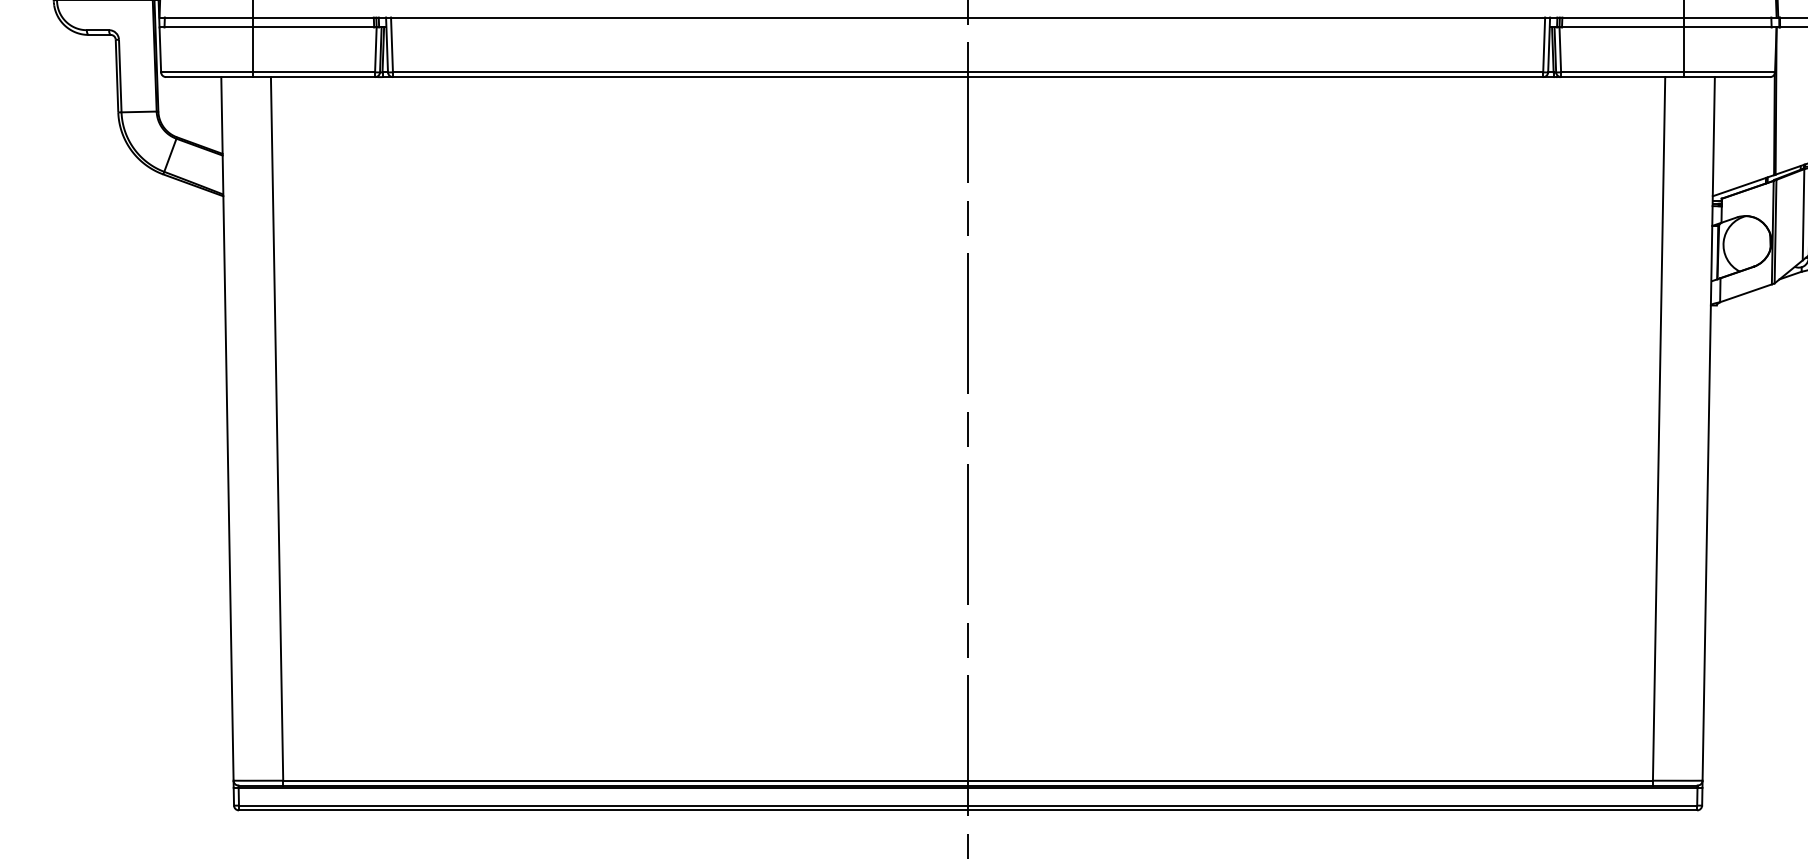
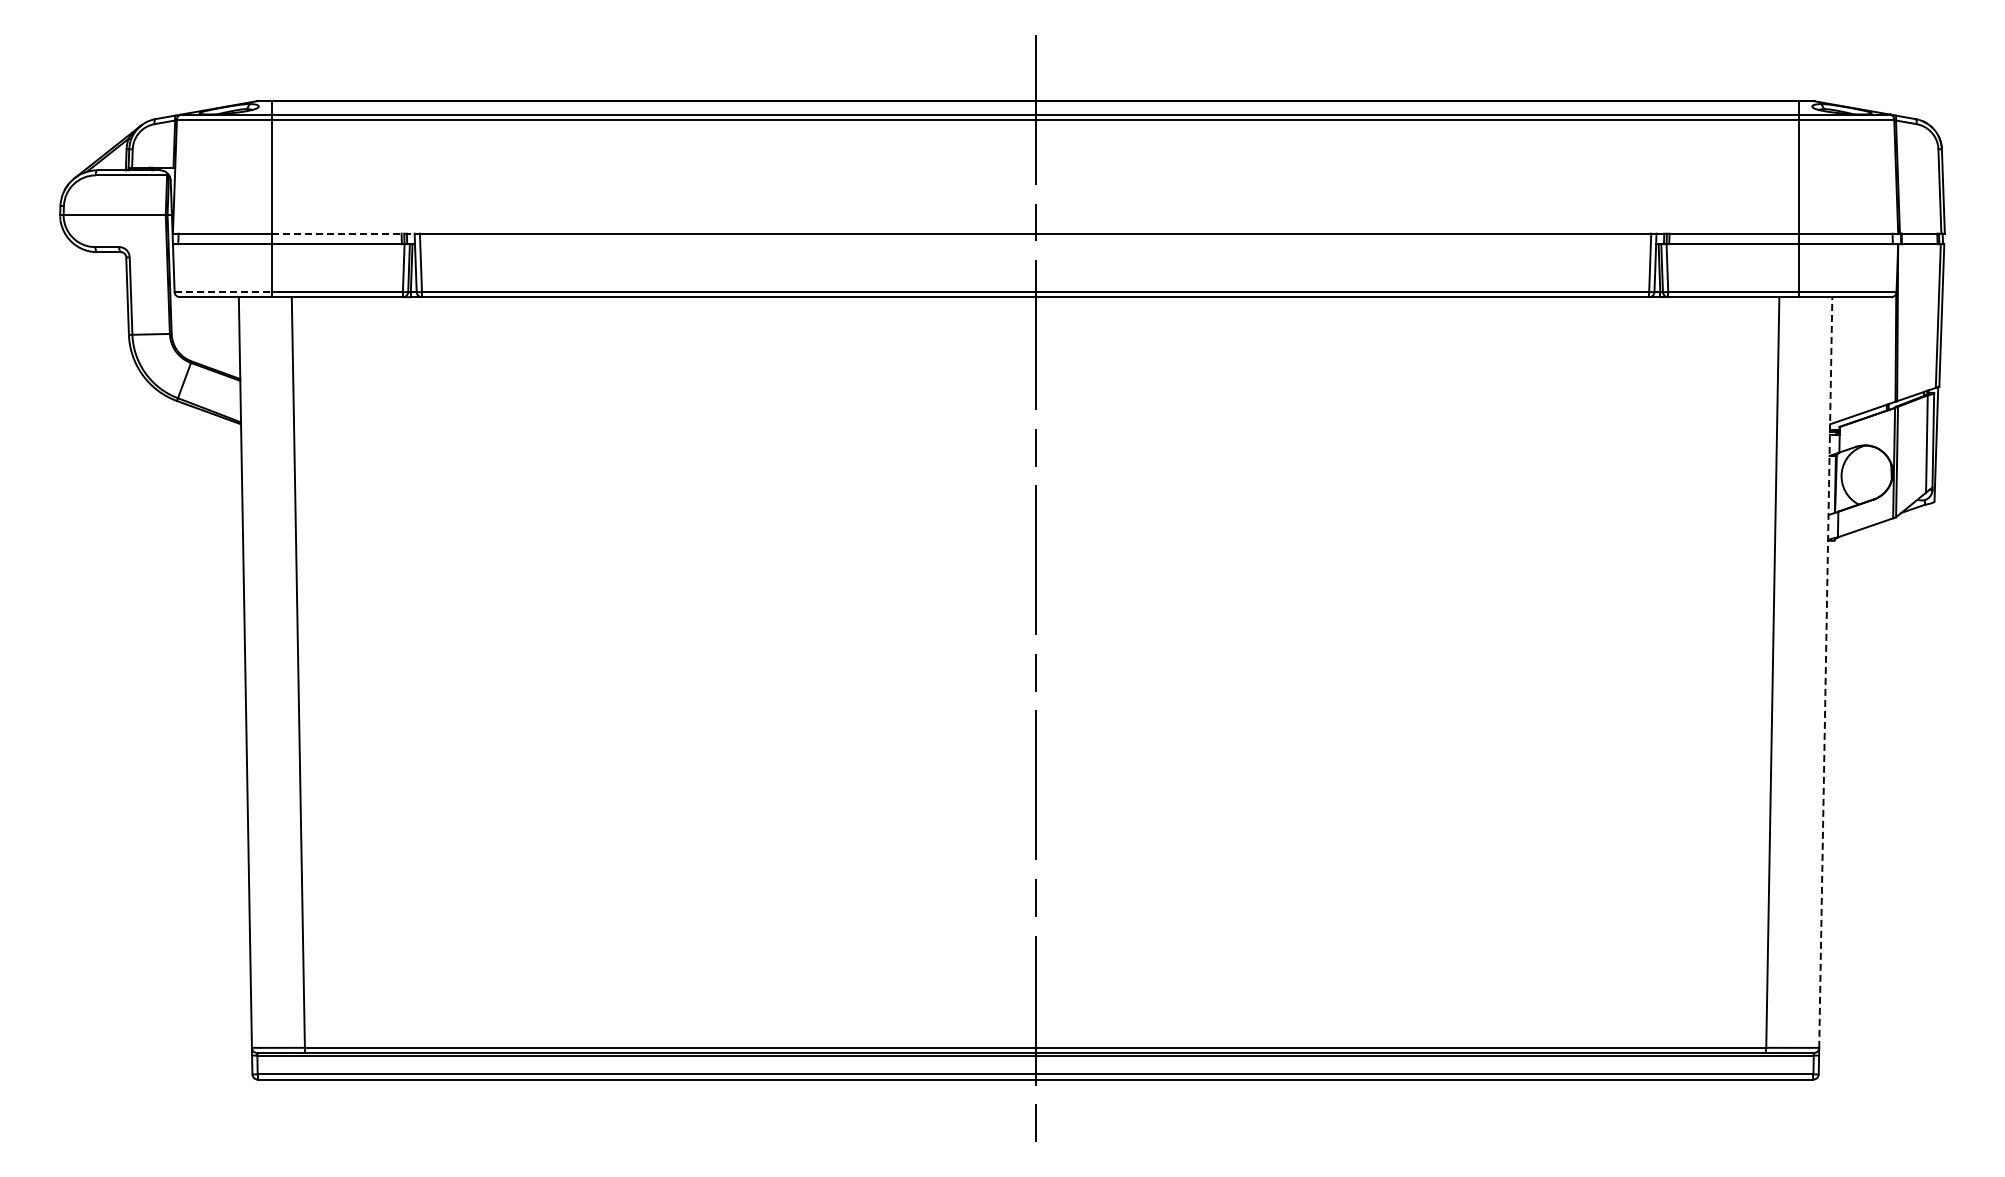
line: (322, 17) -> (346, 233), solid -> dashed
line: (206, 72) -> (223, 292), solid -> dashed
line: (1708, 428) -> (1825, 672), solid -> dashed

